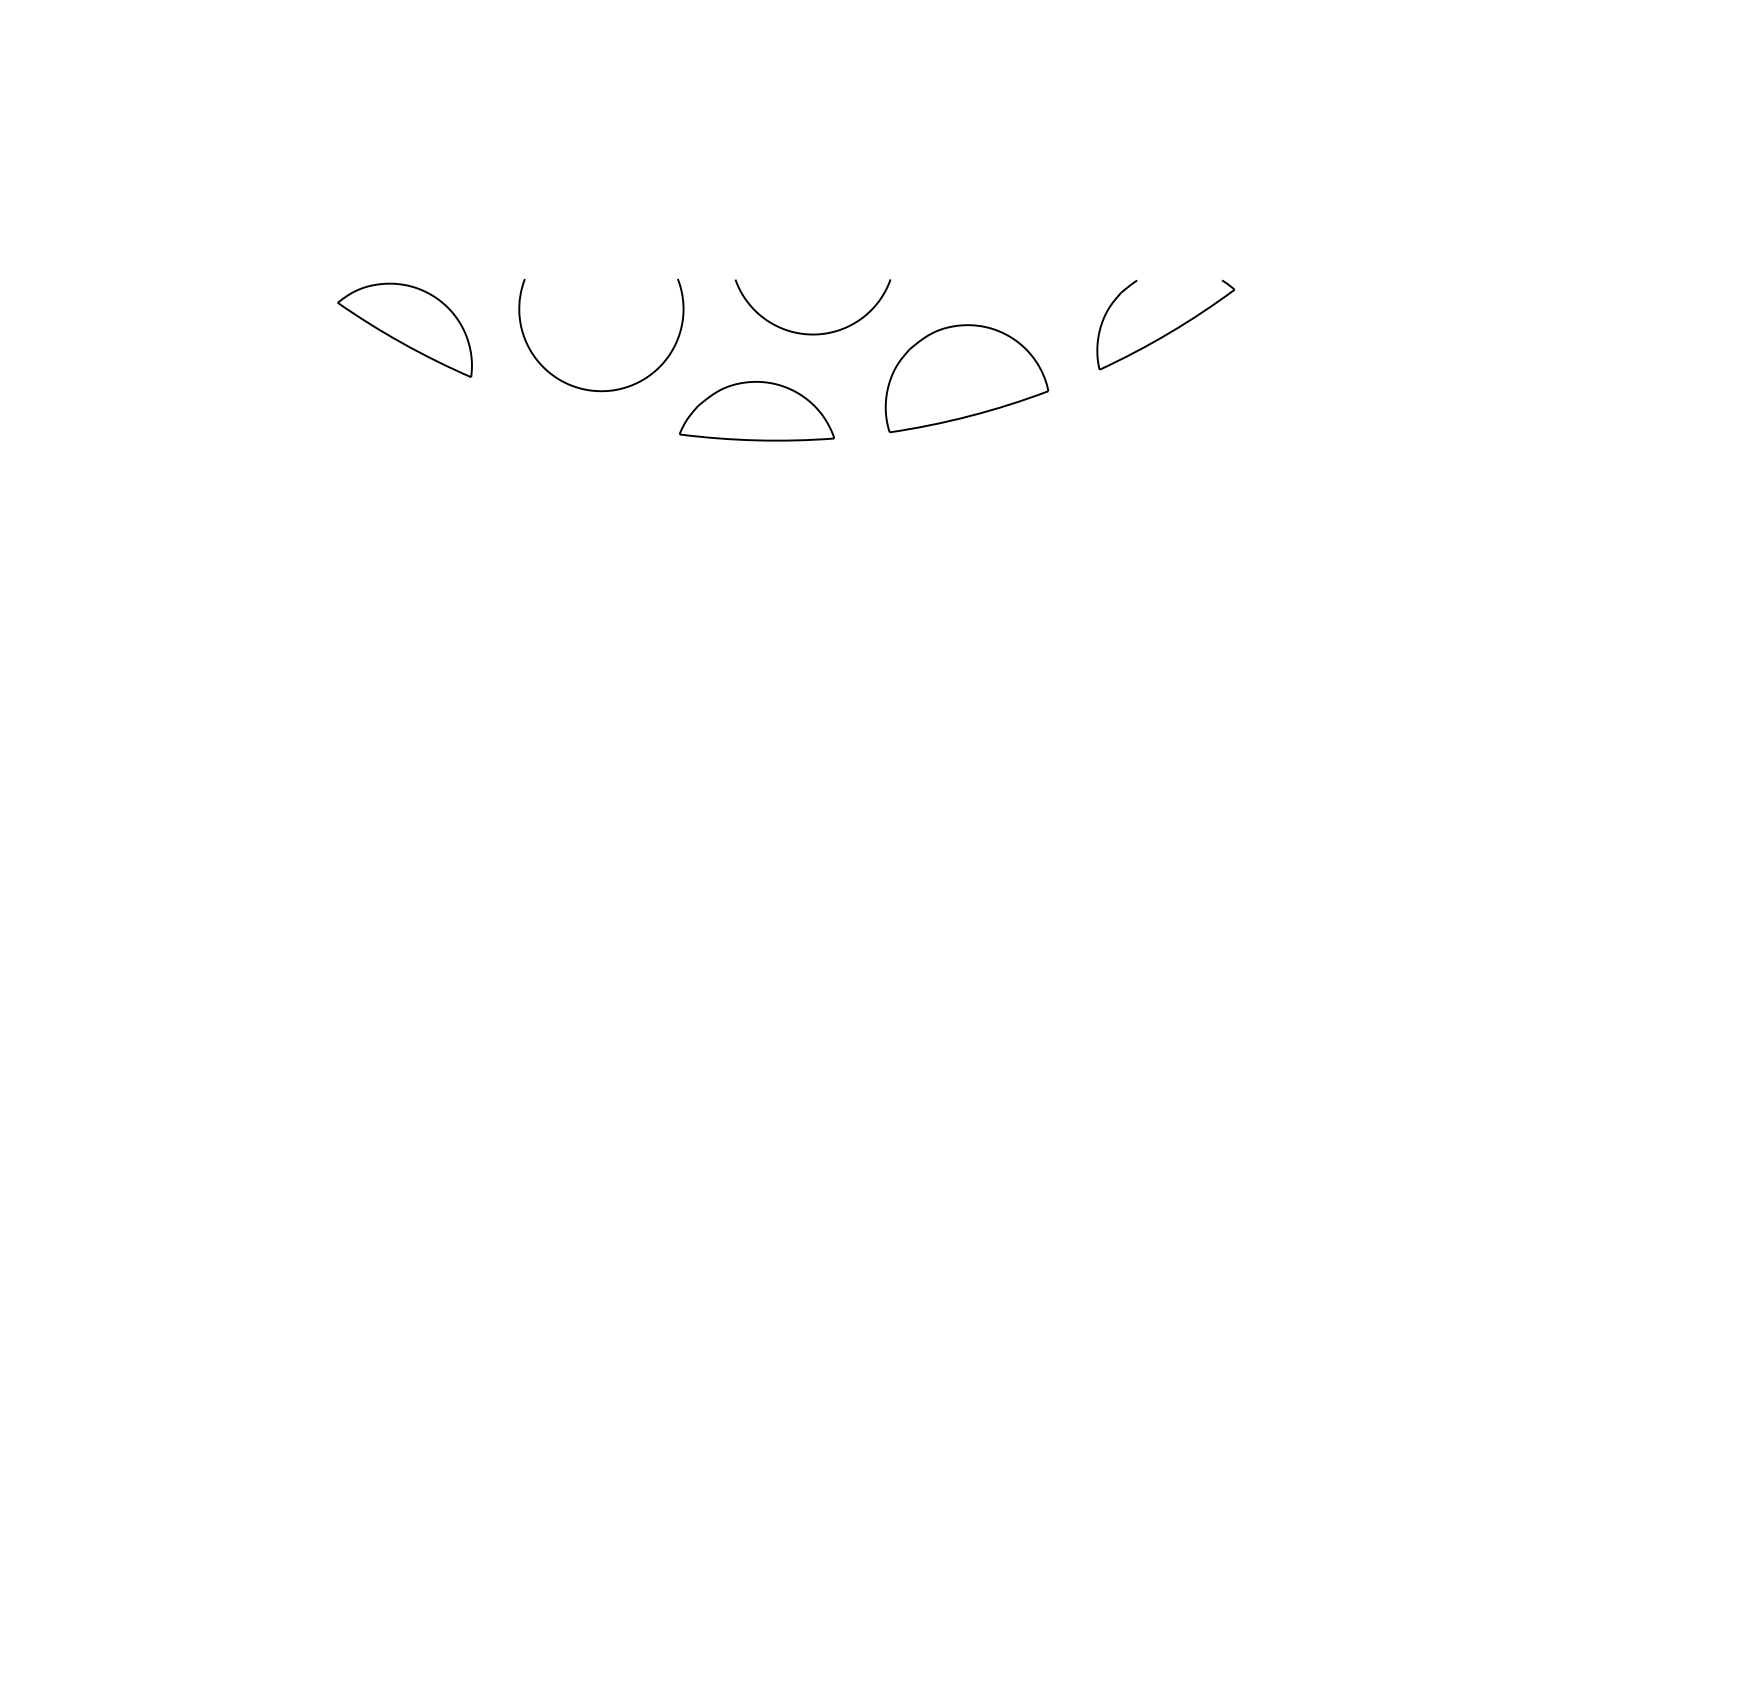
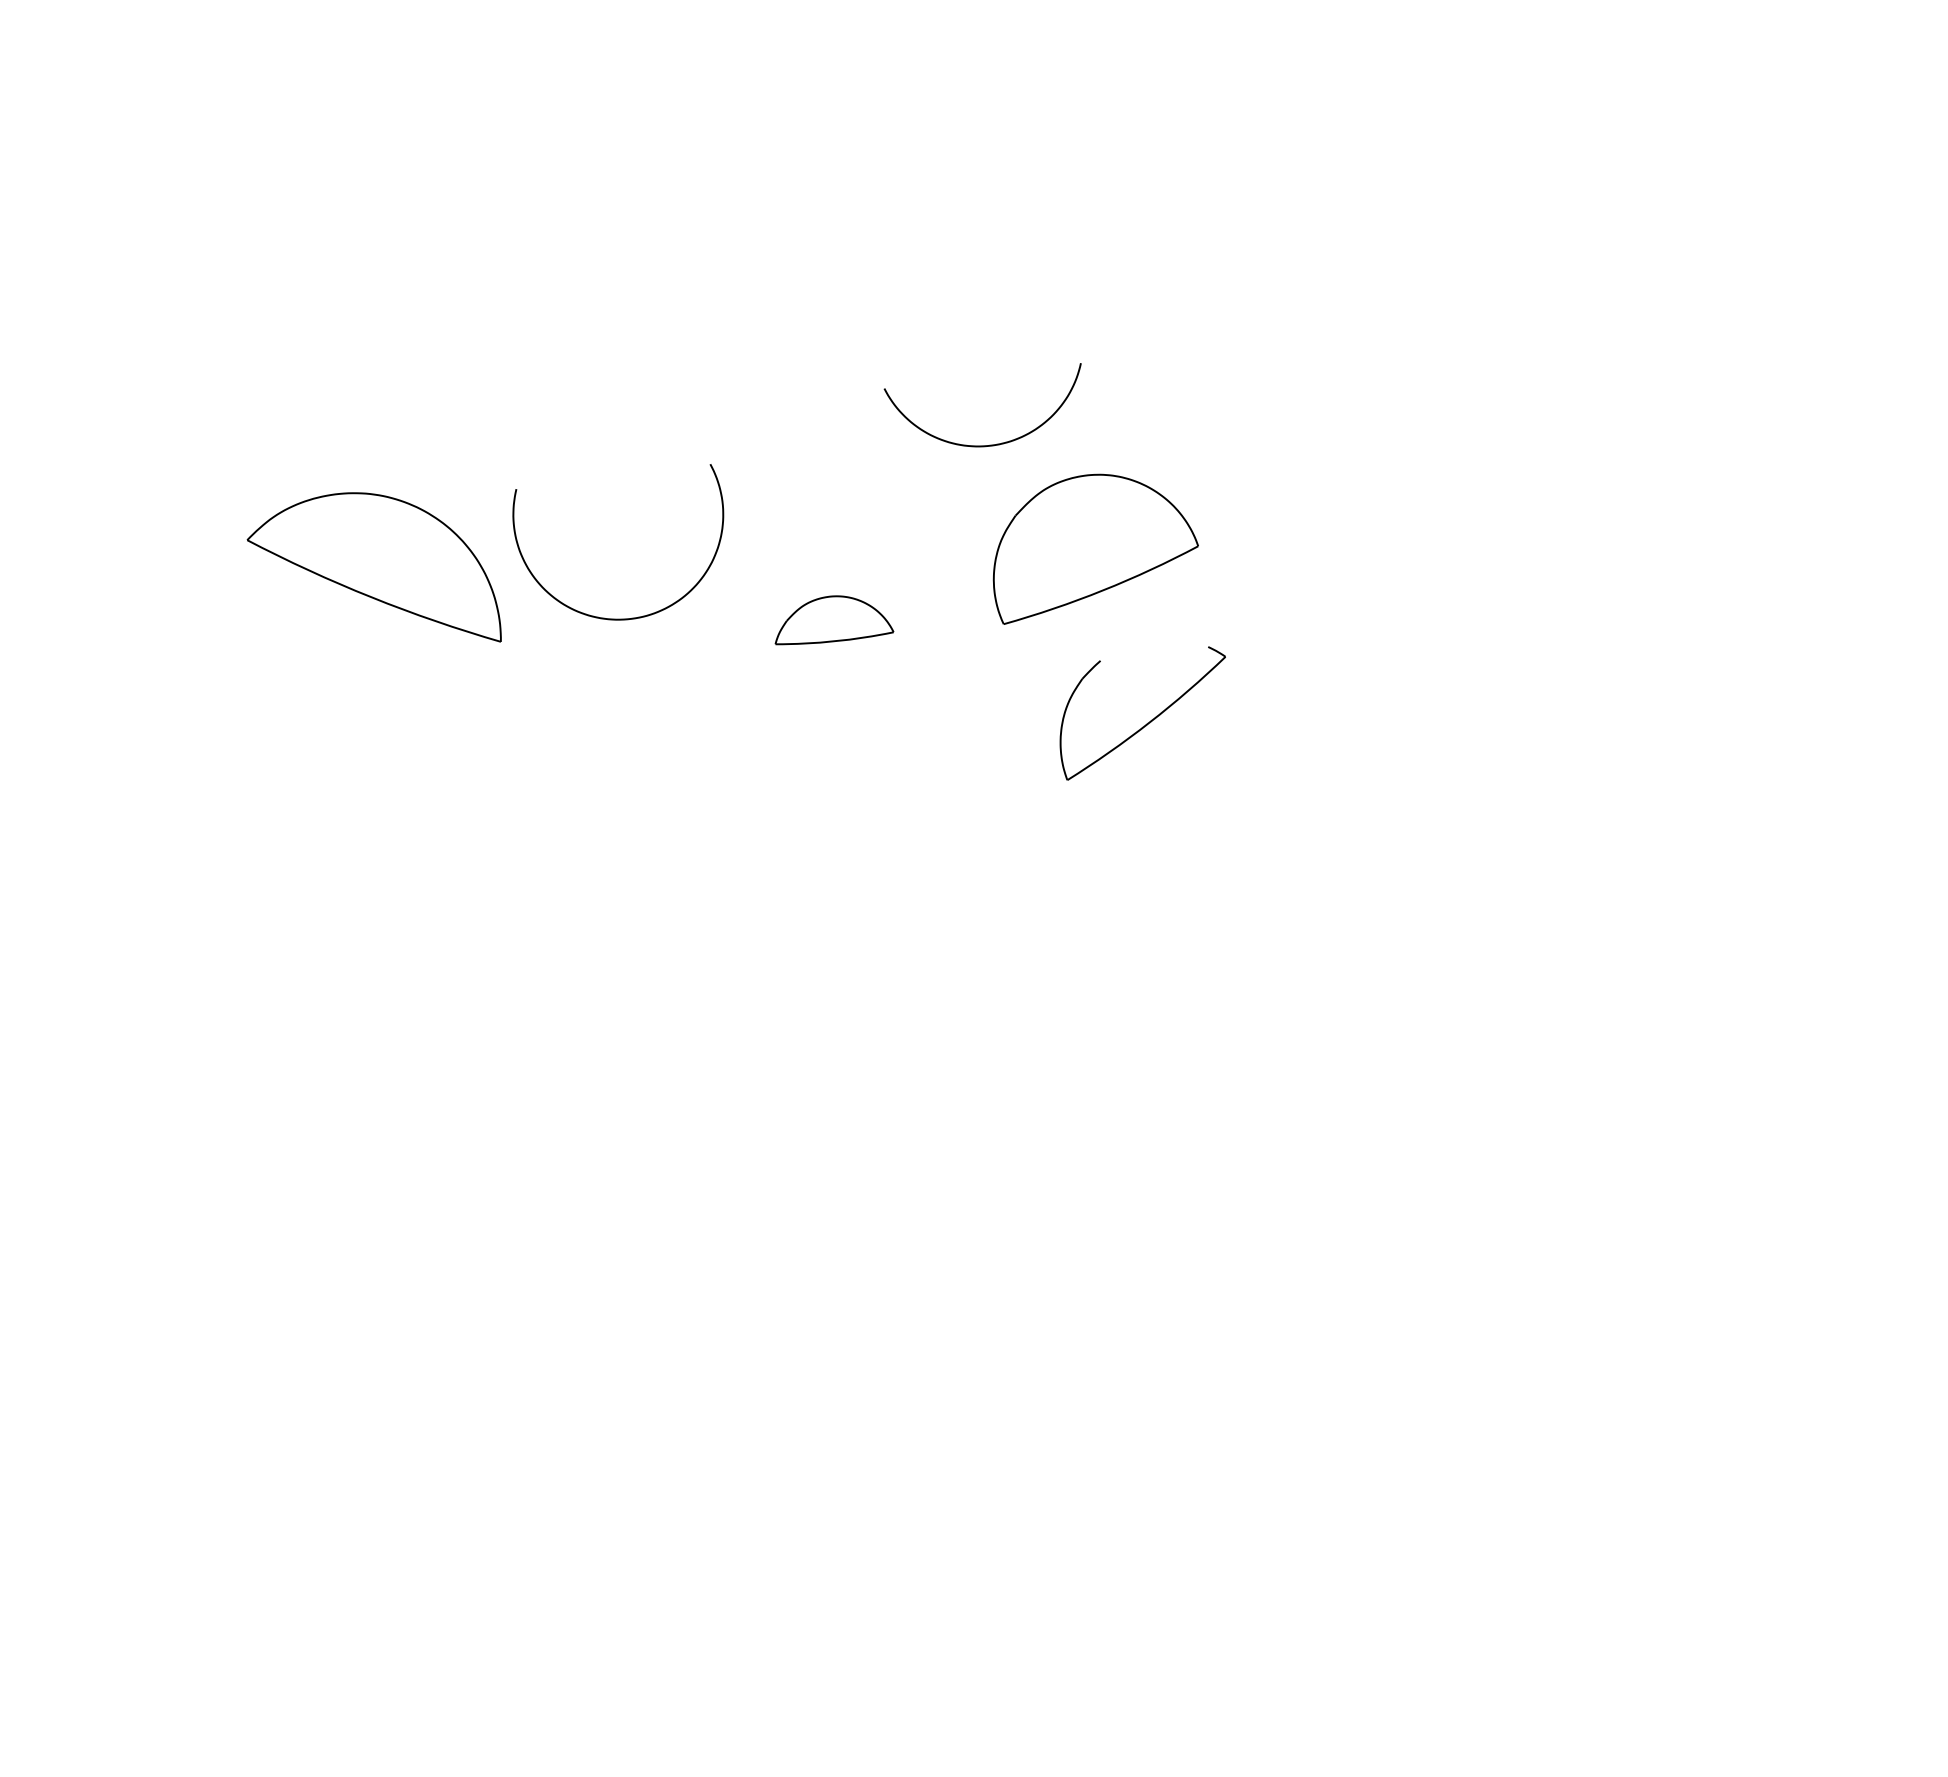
part: (404, 329) -> (372, 572), size x1.4
part: (1169, 331) -> (1149, 720), moved
curve: (812, 333) -> (990, 444), moved
part: (756, 411) -> (831, 619), size x0.6

